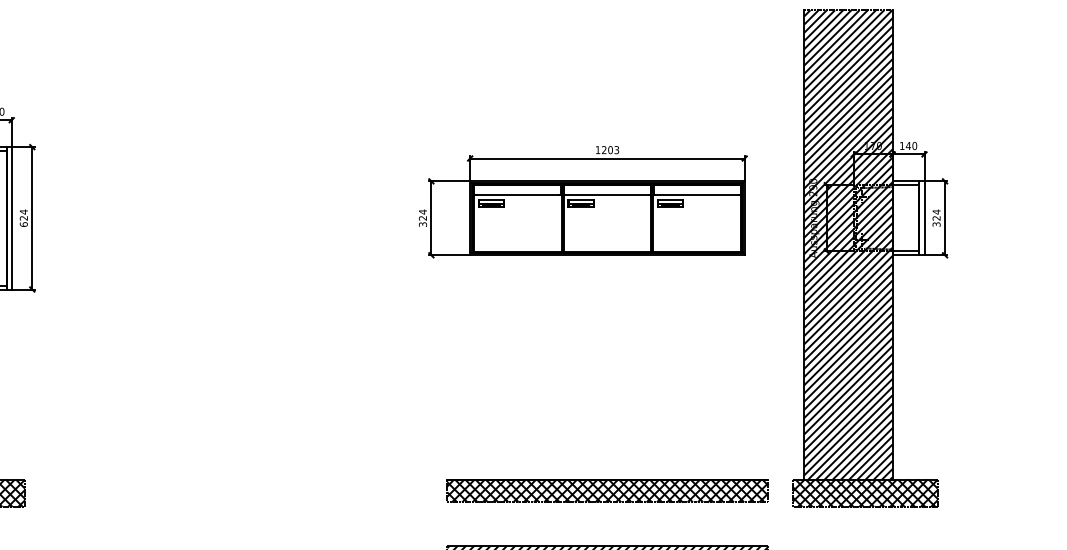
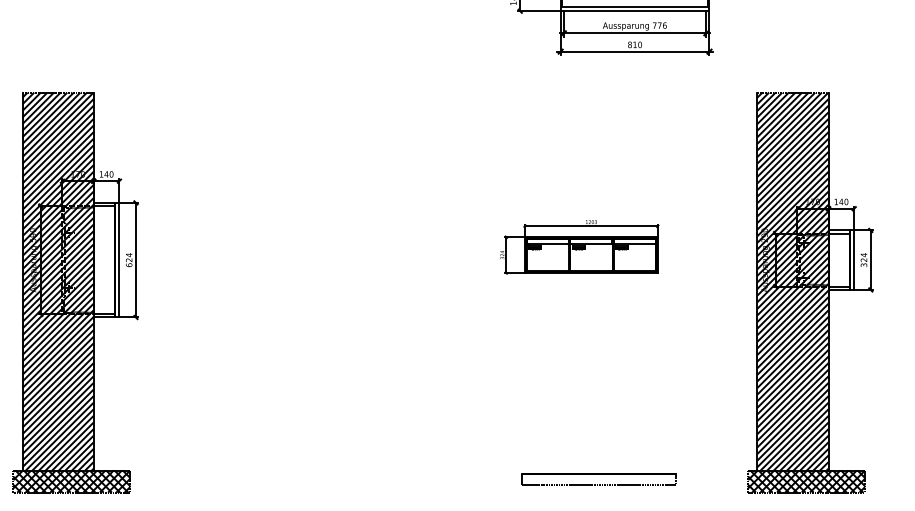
part: (583, 202) -> (579, 247), size x0.6
part: (606, 490) -> (598, 479), size x0.6

